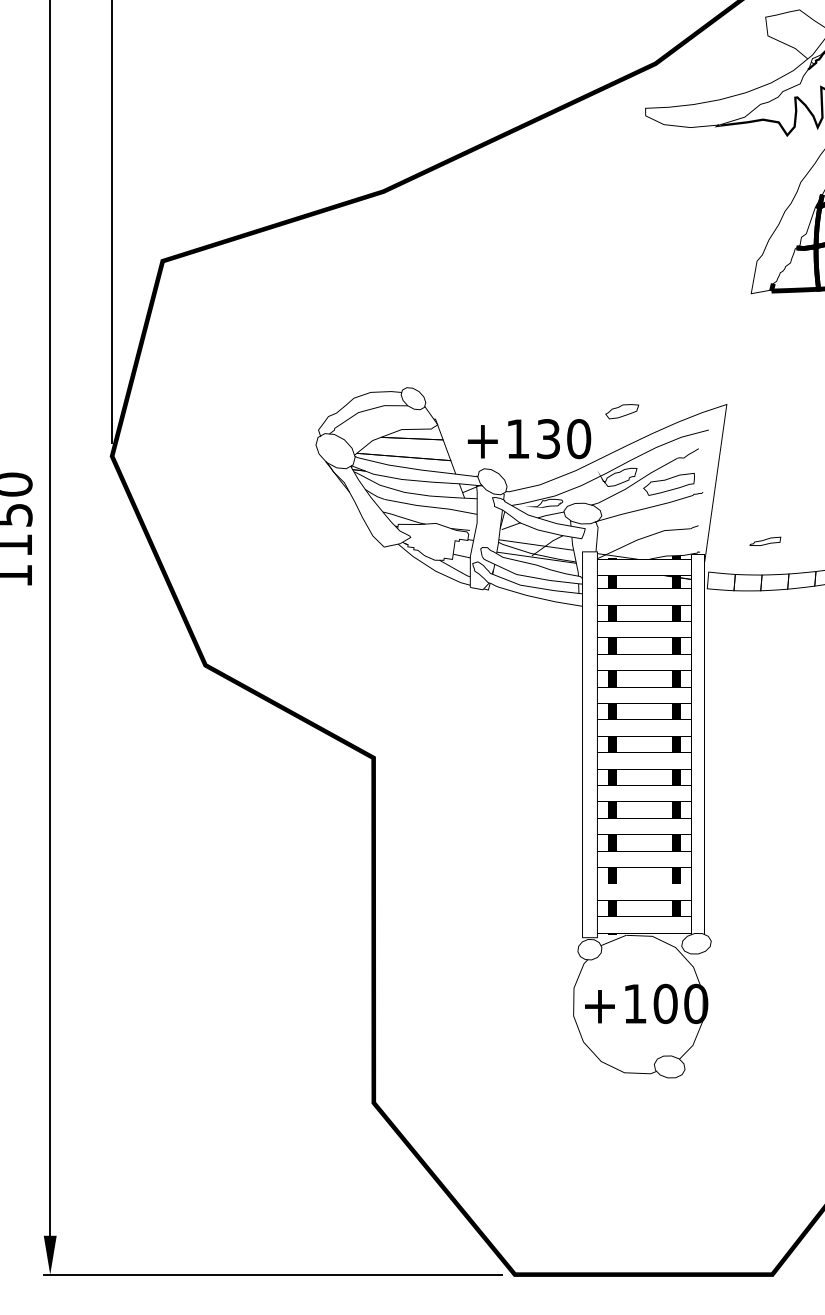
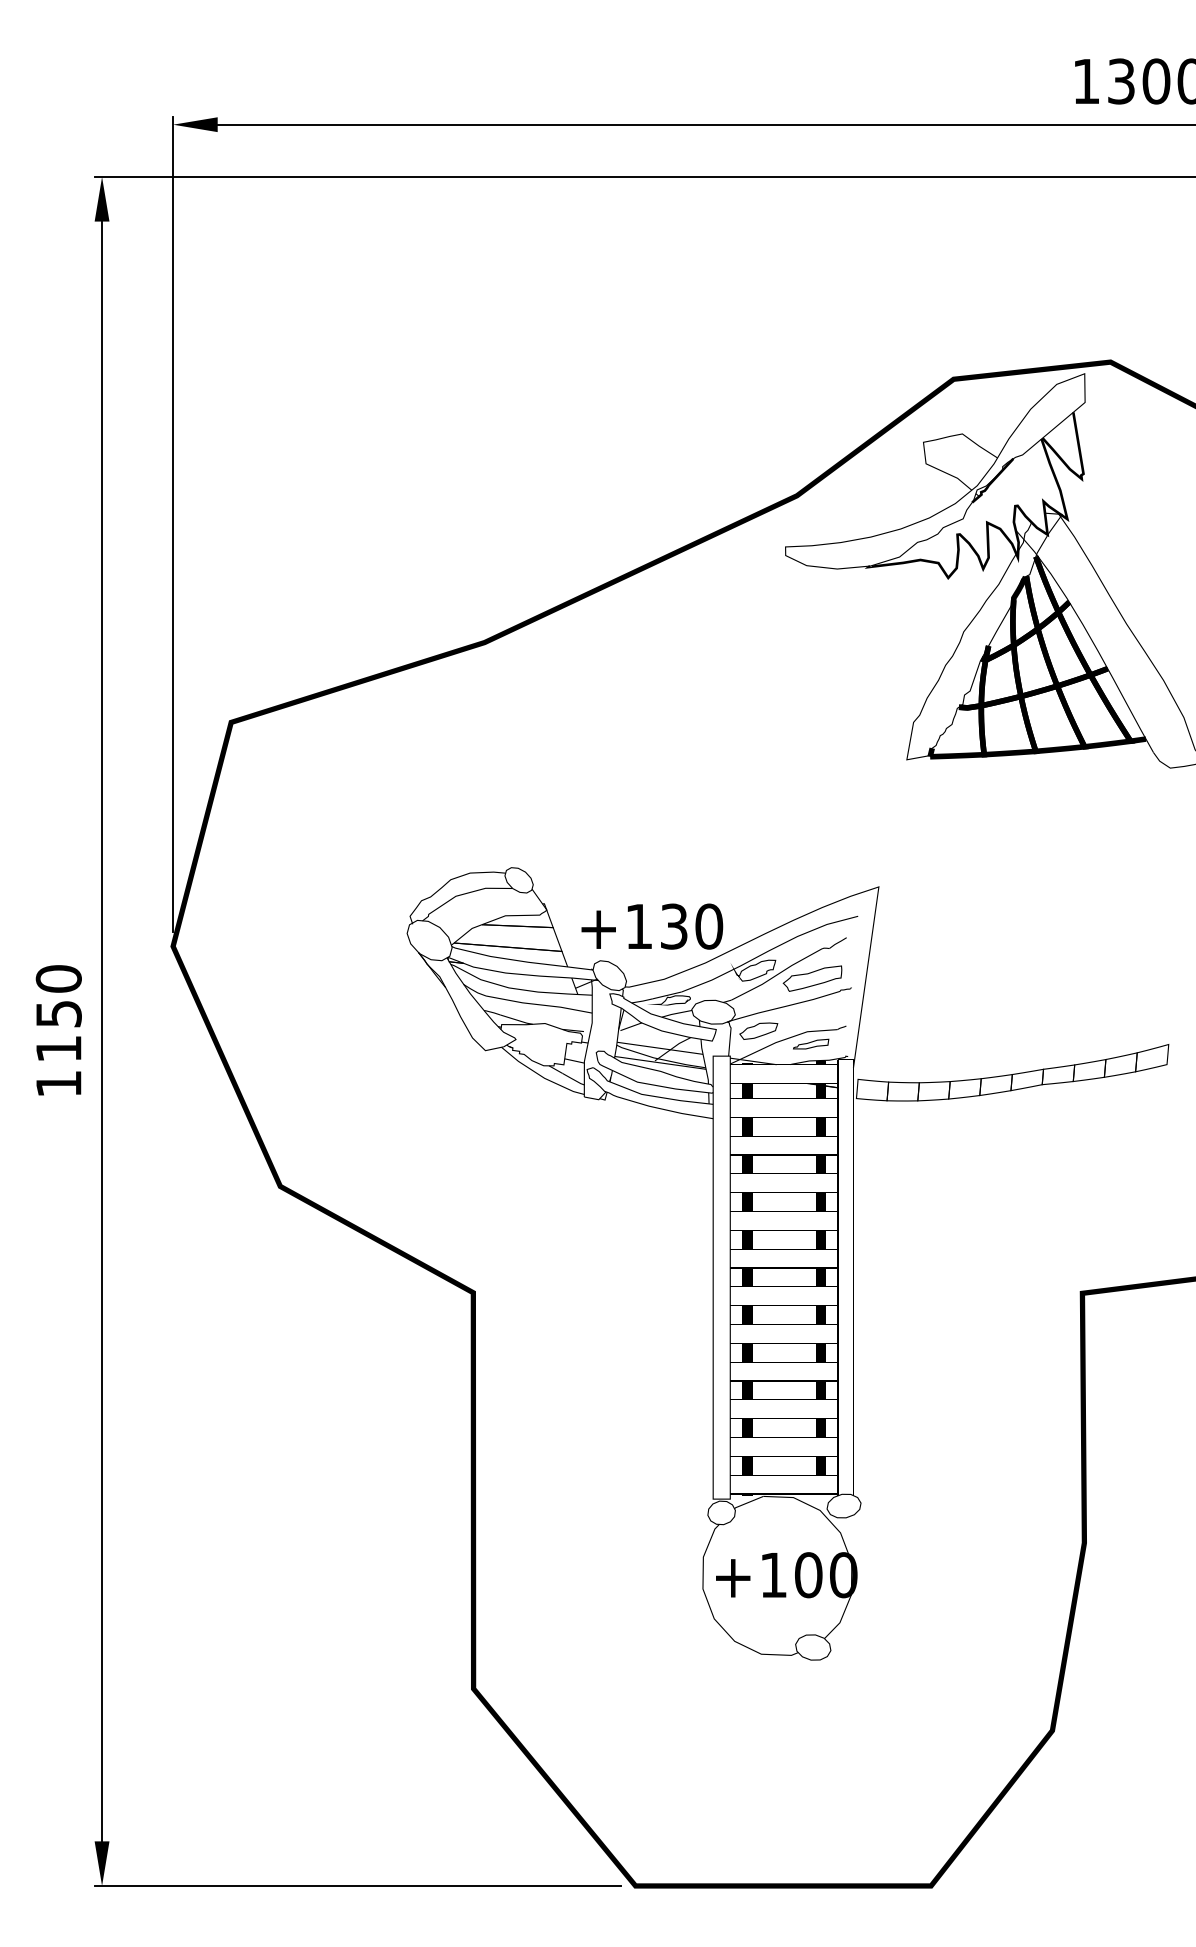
part: (621, 411) -> (758, 1030), moved
part: (765, 540) -> (811, 1043), moved

